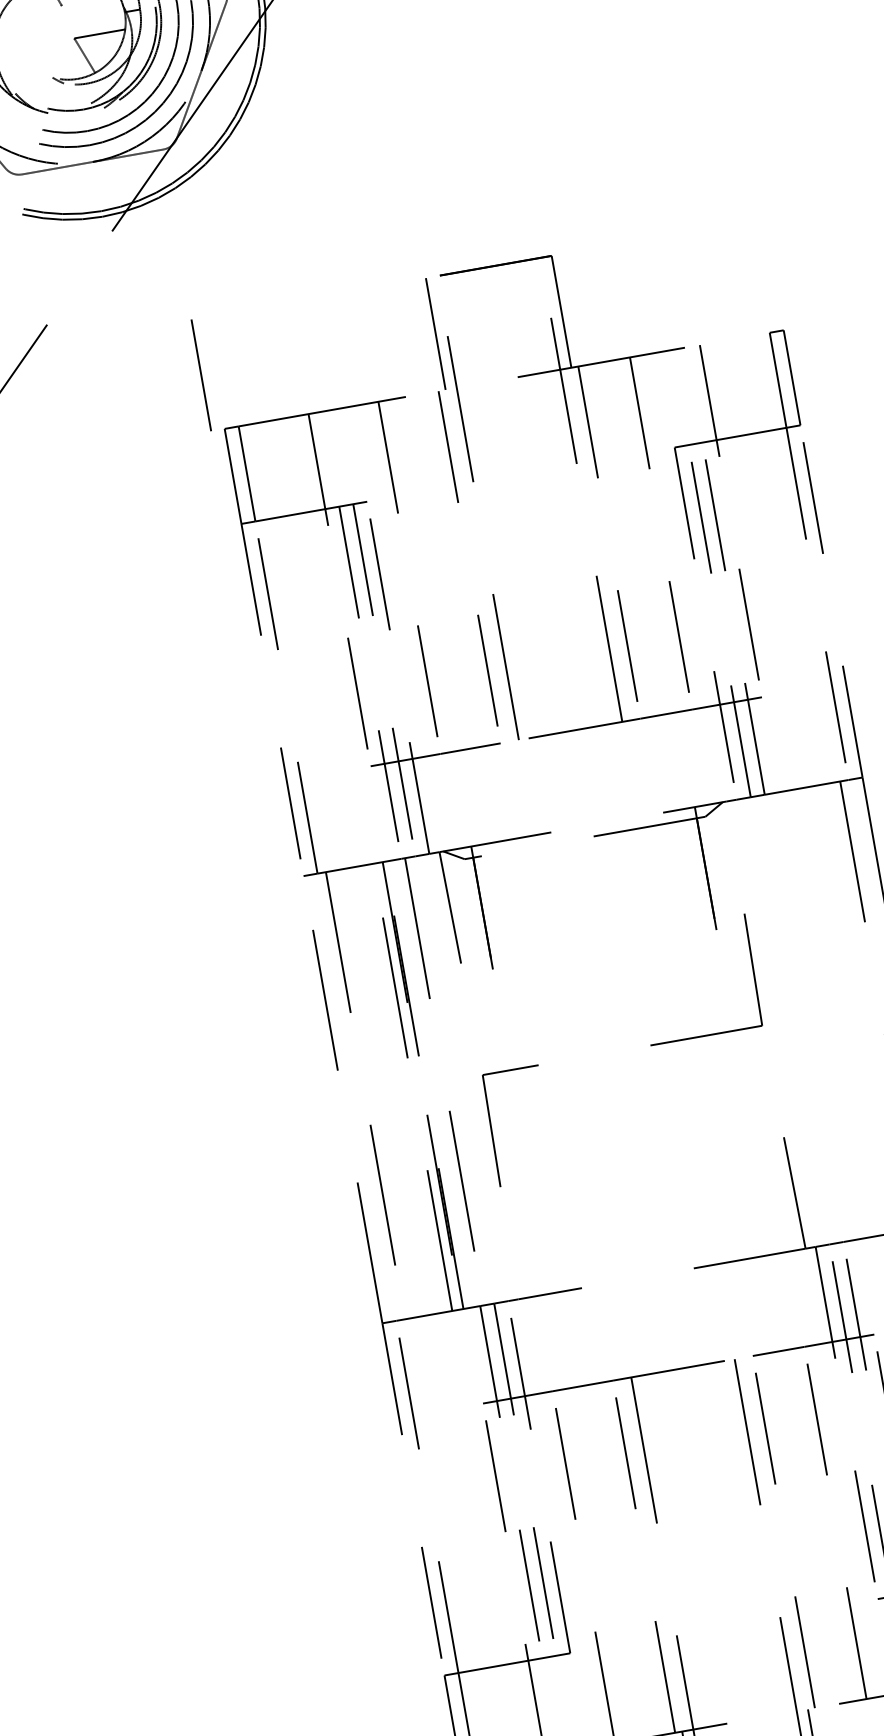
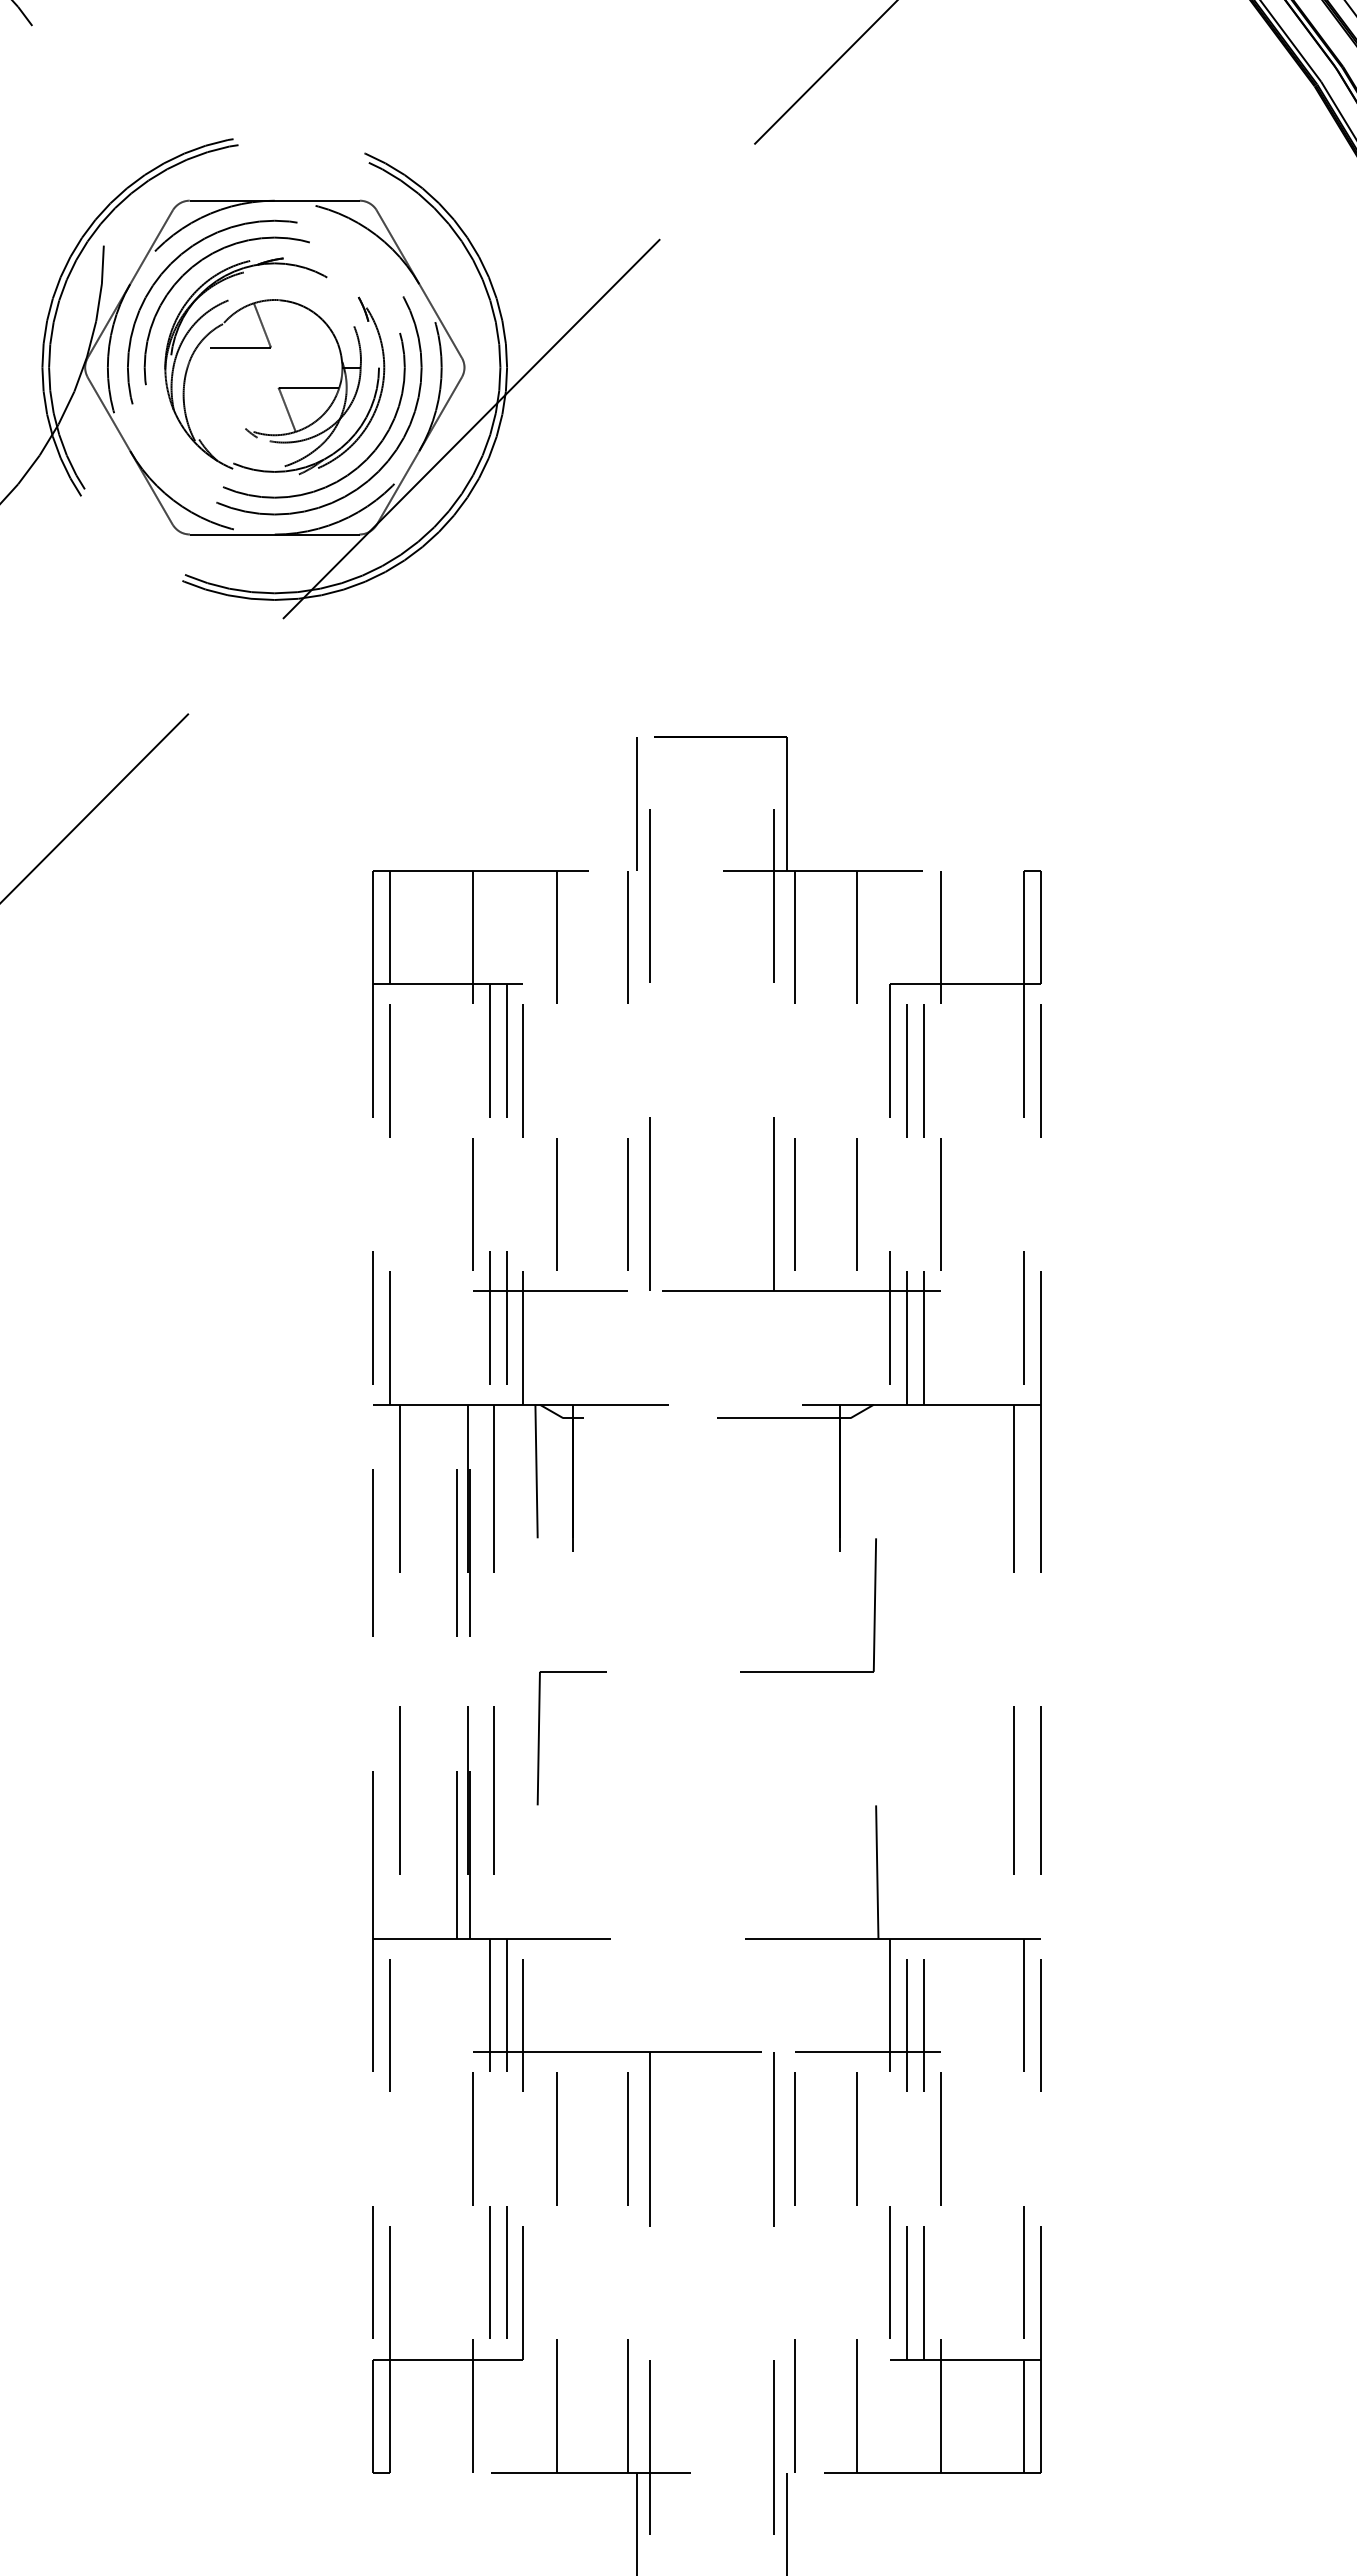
line: (36, 10) -> (240, 347), added
line: (200, 375) -> (356, 803), removed

